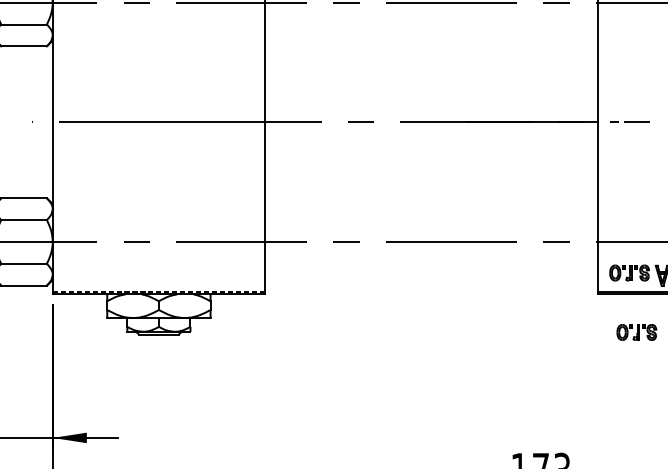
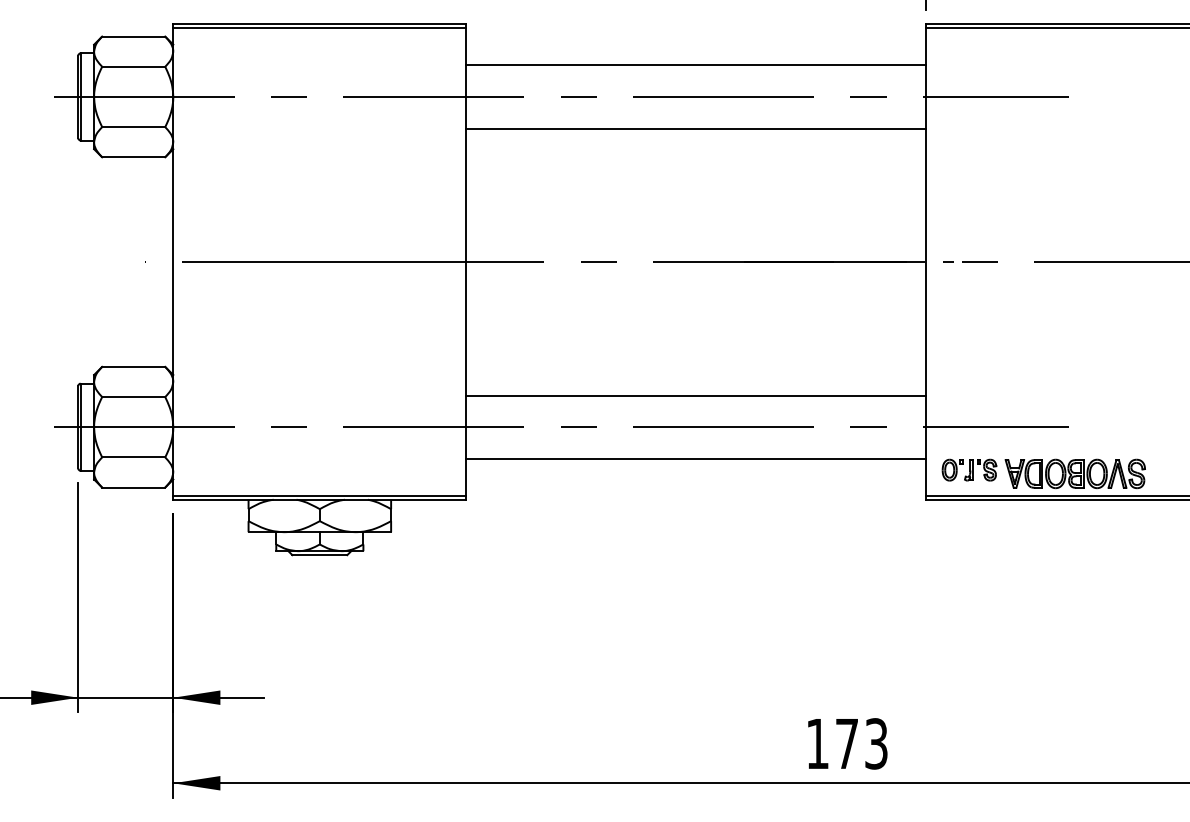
line: (431, 25) -> (695, 128), added
line: (431, 218) -> (695, 395), added
line: (431, 264) -> (695, 458), added
line: (158, 291) -> (319, 495), dashed -> solid
part: (636, 331) -> (979, 551), removed

